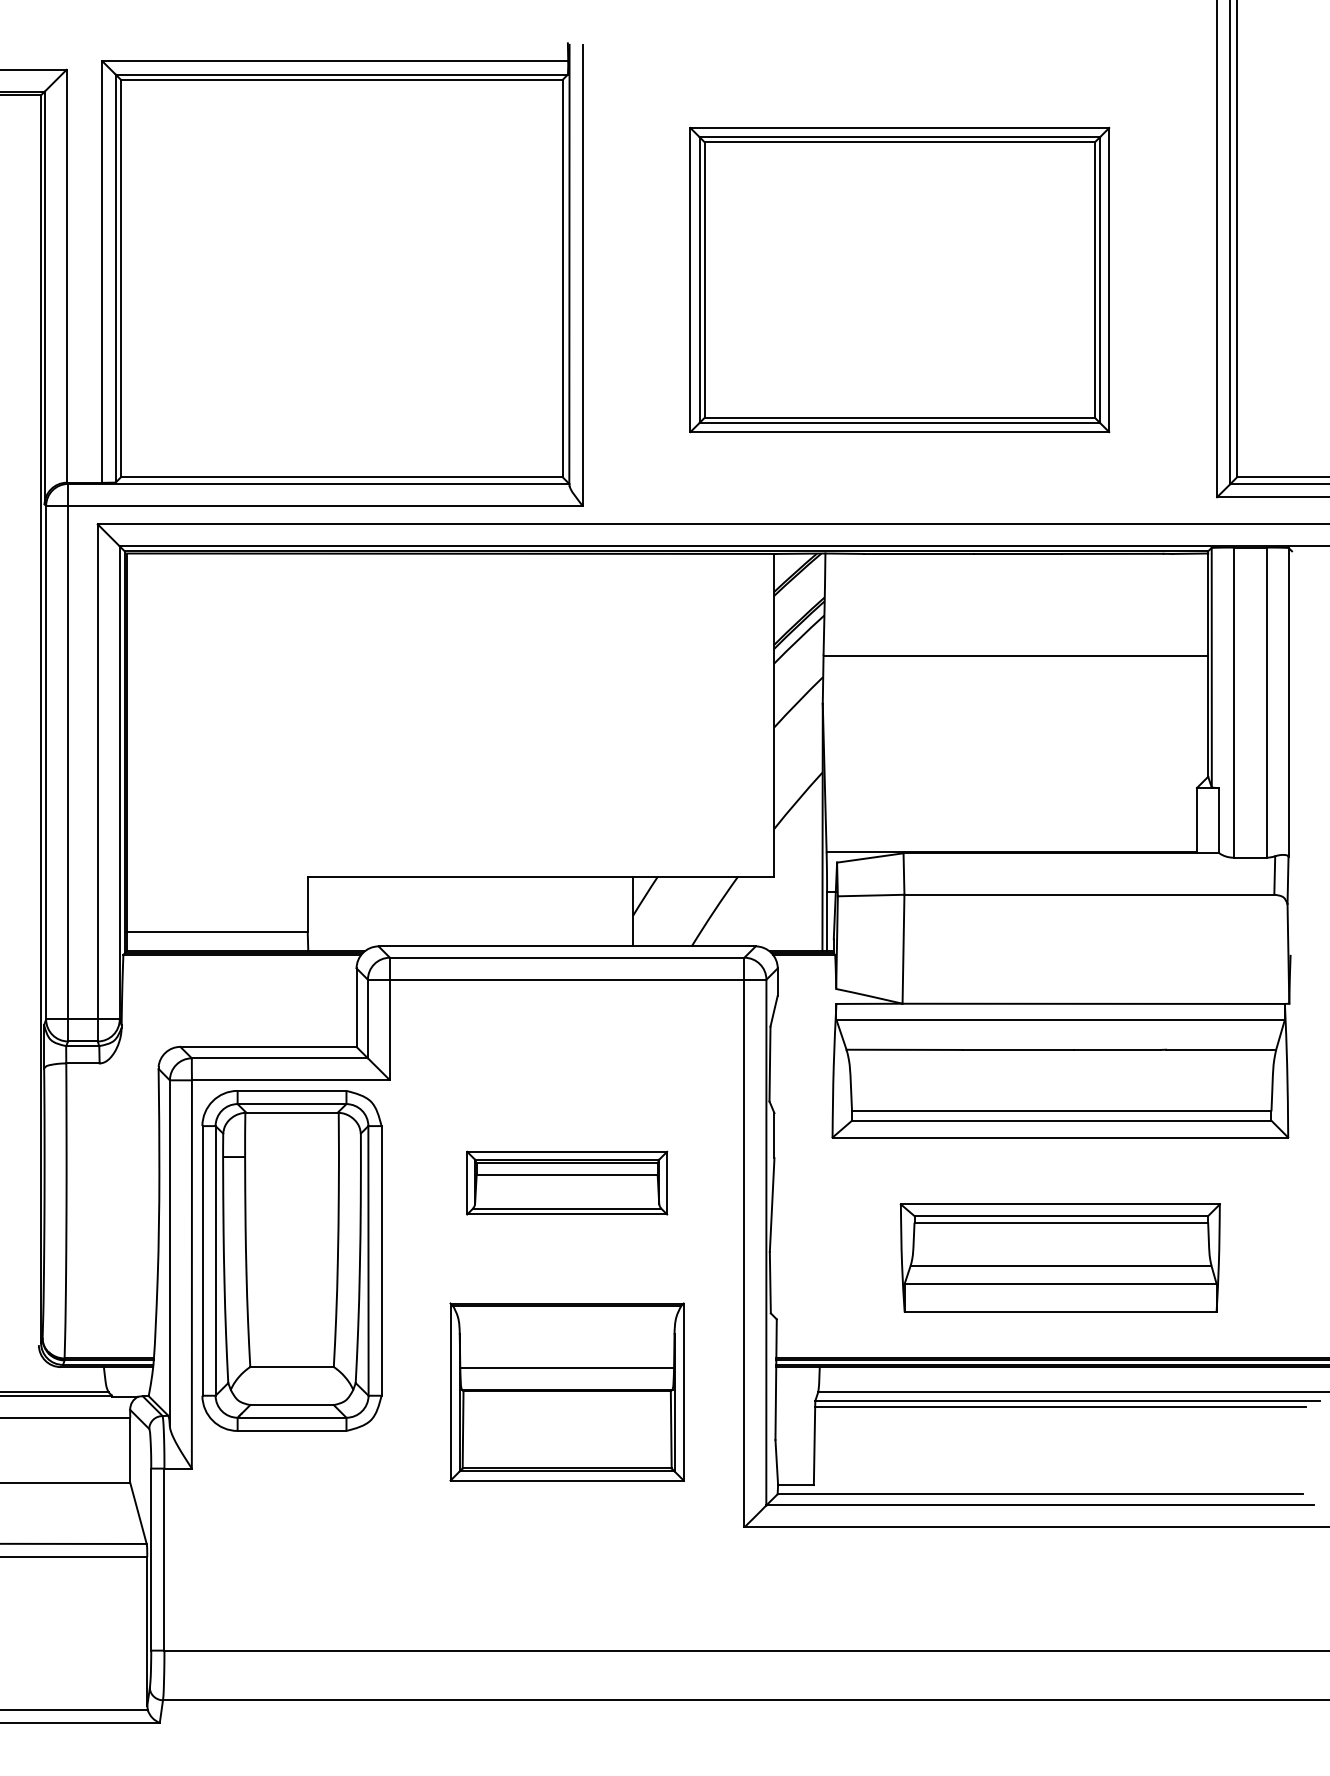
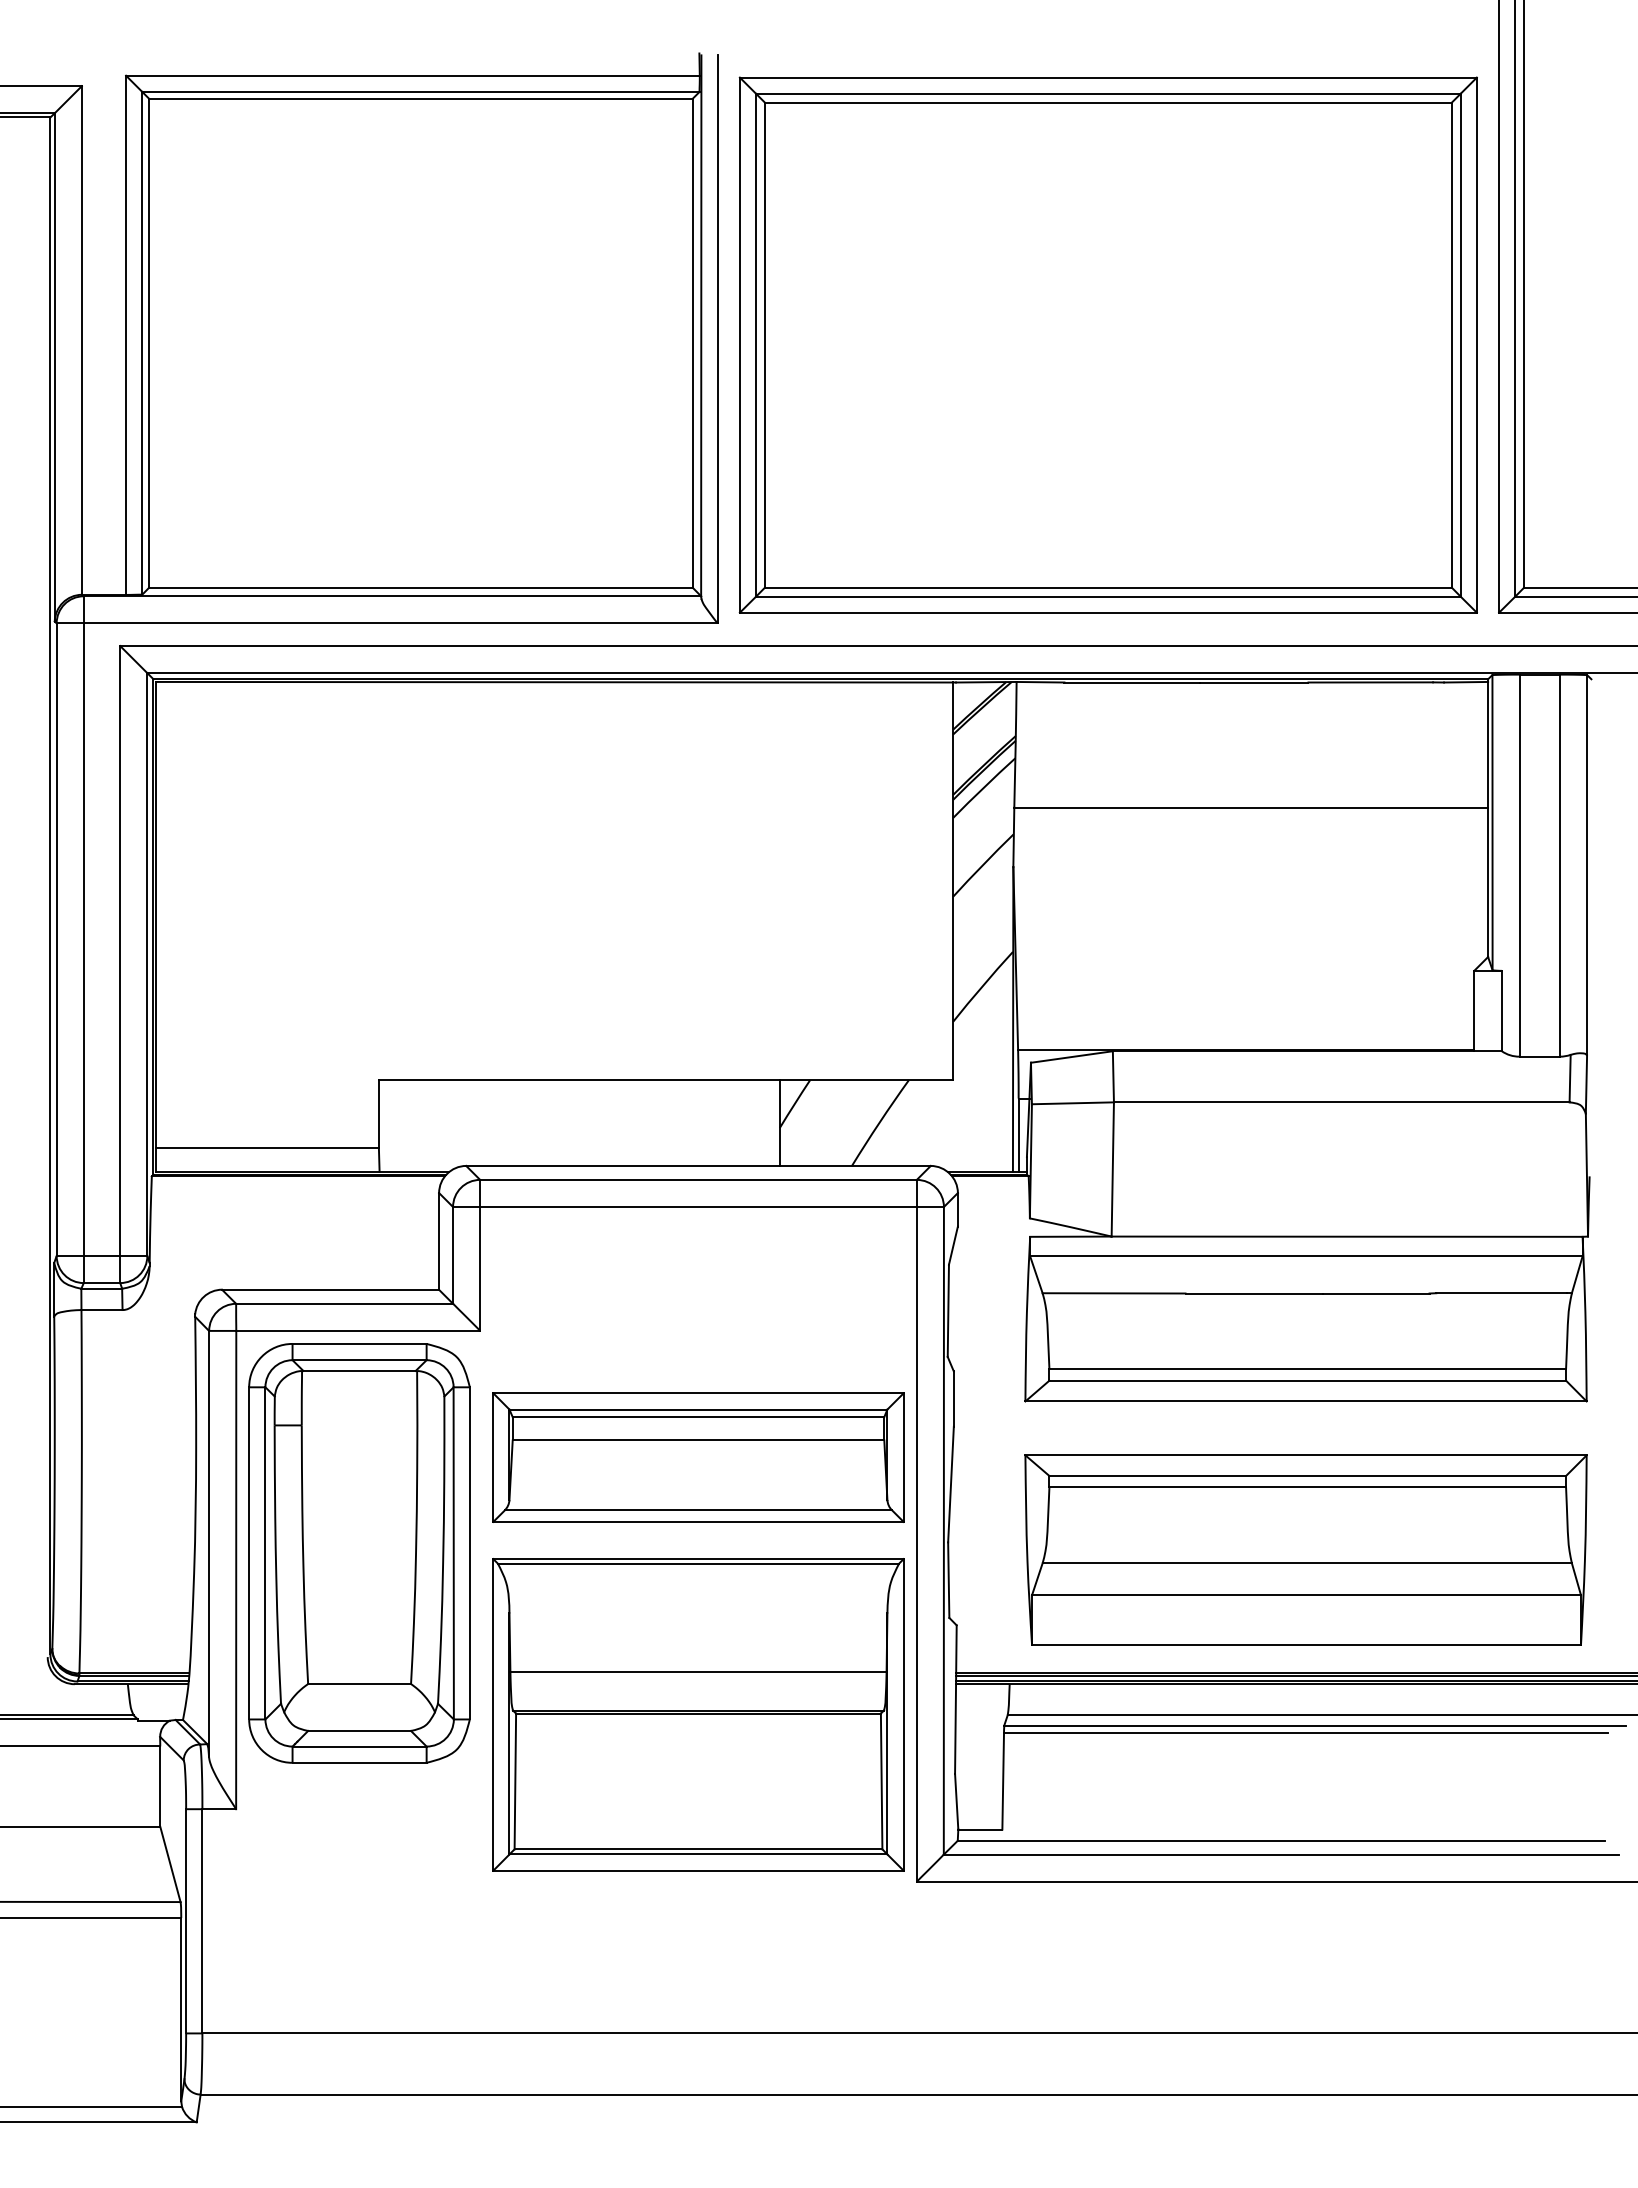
part: (899, 279) -> (1107, 344), size x1.43
part: (567, 1183) -> (698, 1457), size x1.67
part: (1059, 1257) -> (1305, 1549), size x1.43
part: (567, 1391) -> (698, 1714), size x1.43

